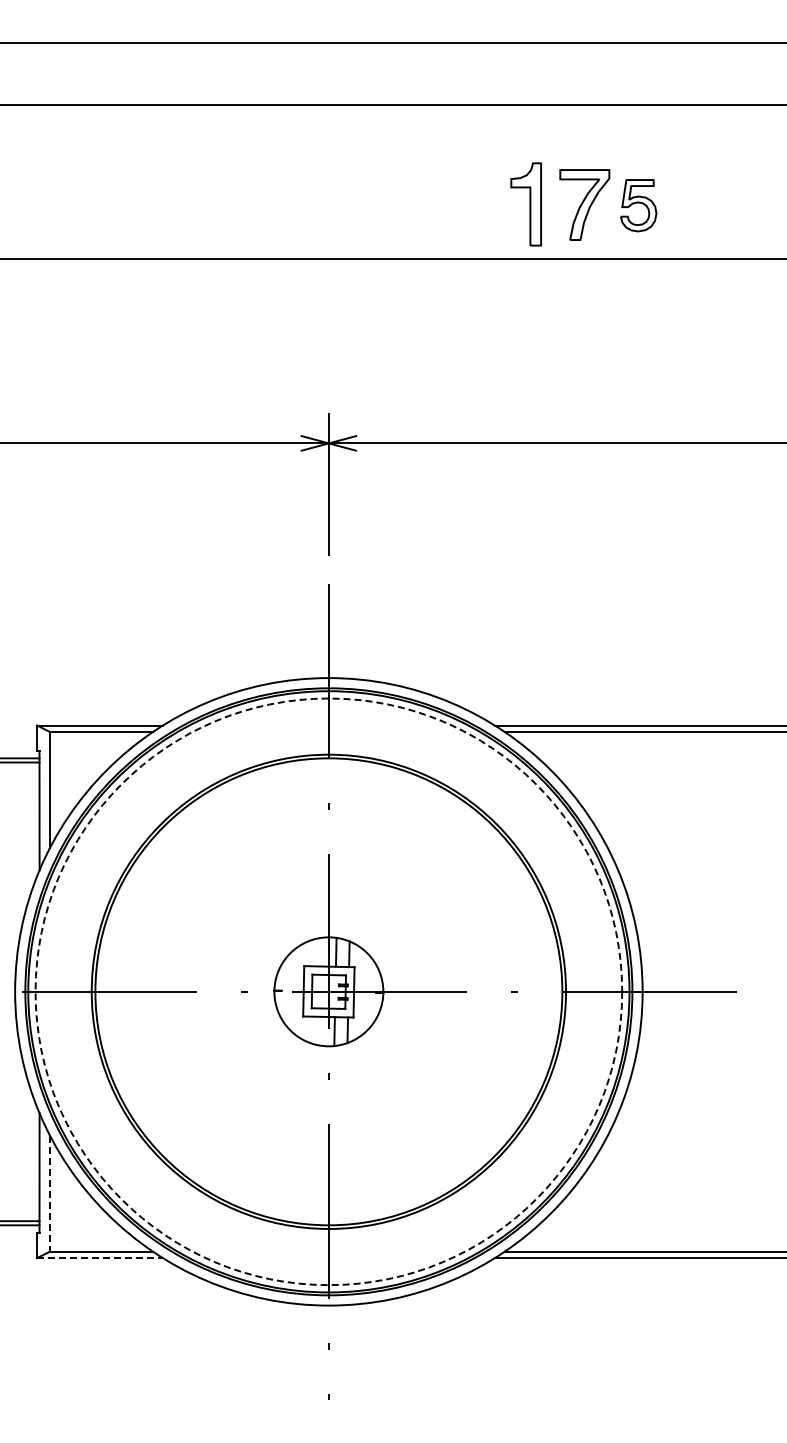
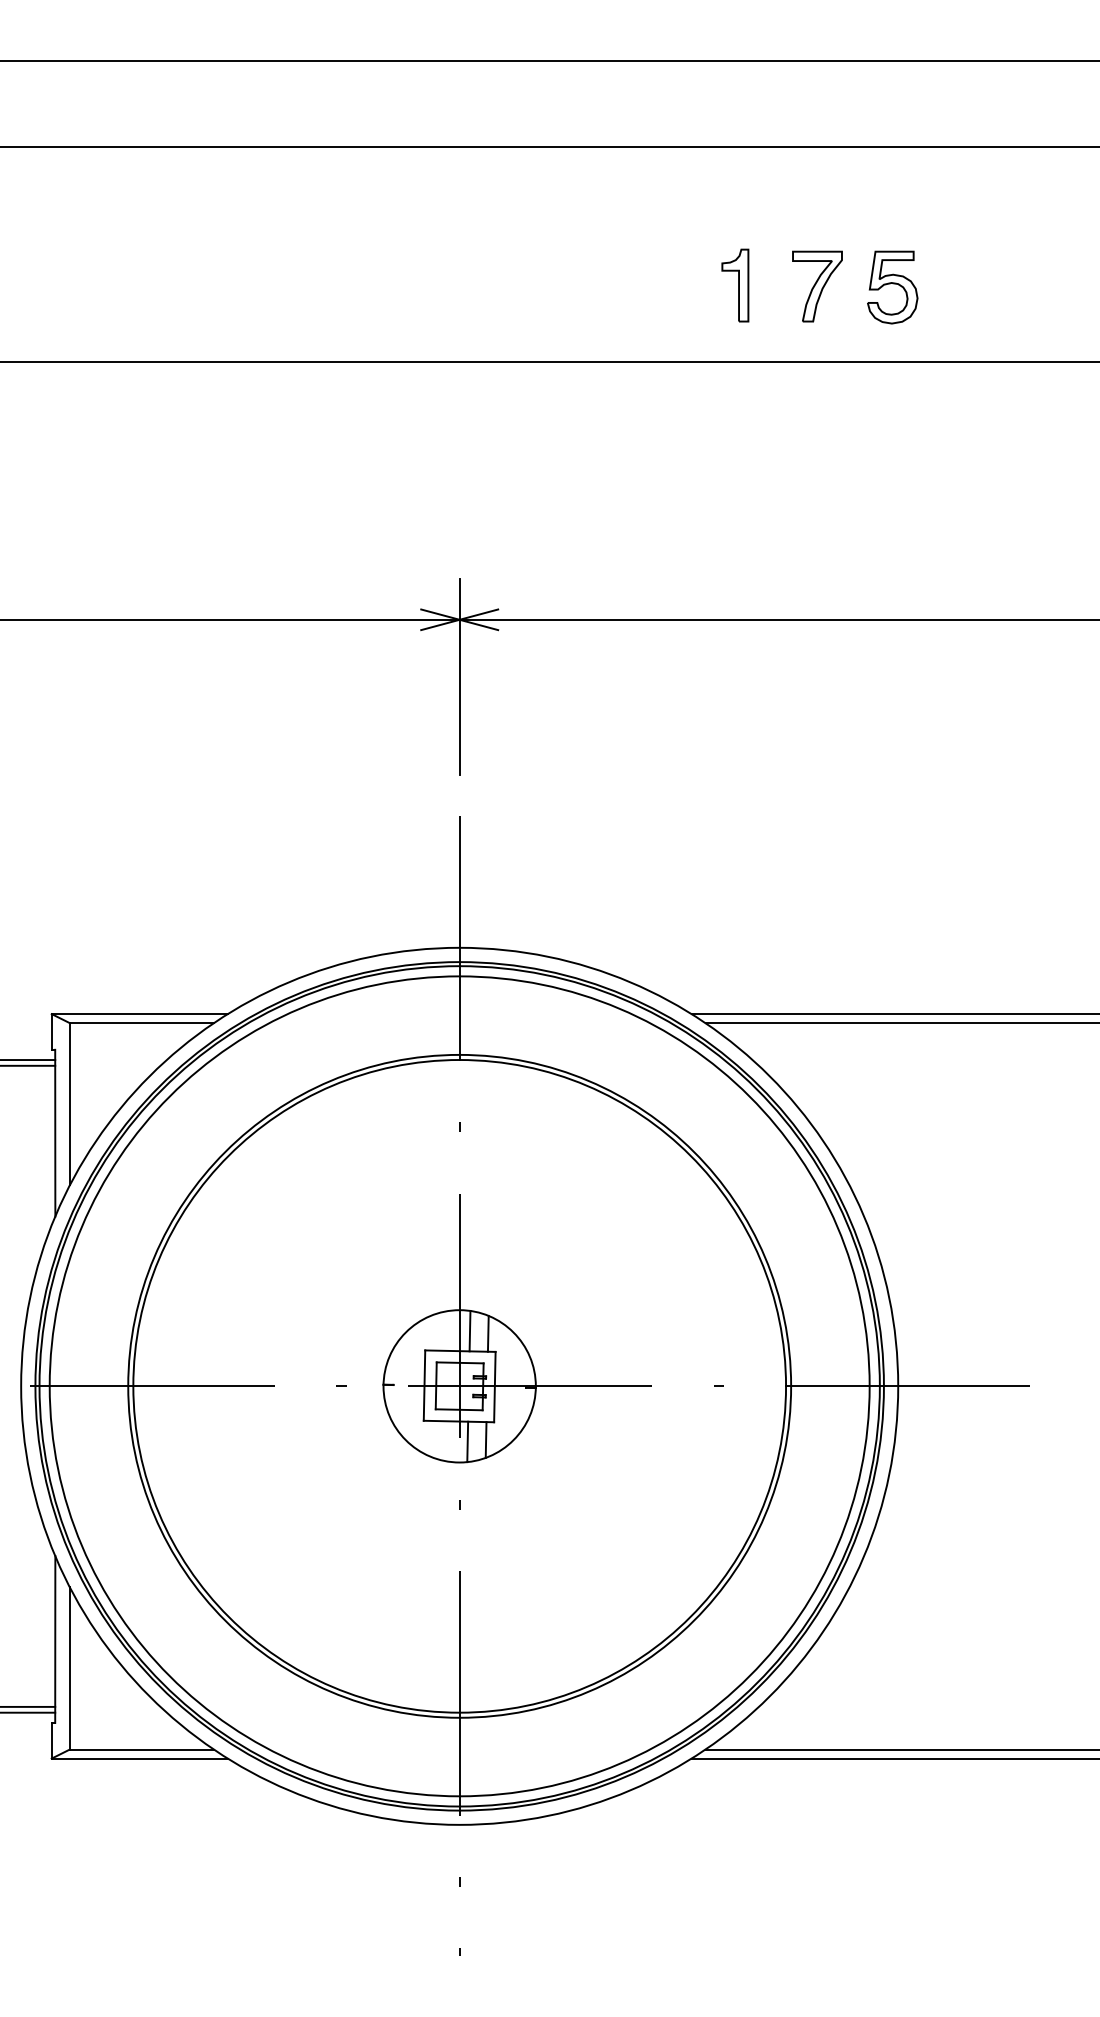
part: (525, 203) -> (734, 284), size x0.62
part: (584, 204) -> (816, 285), size x0.71
circle: (328, 991) -> (459, 1385), dashed -> solid
line: (50, 1194) -> (70, 1669), dashed -> solid
line: (100, 1258) -> (140, 1759), dashed -> solid

